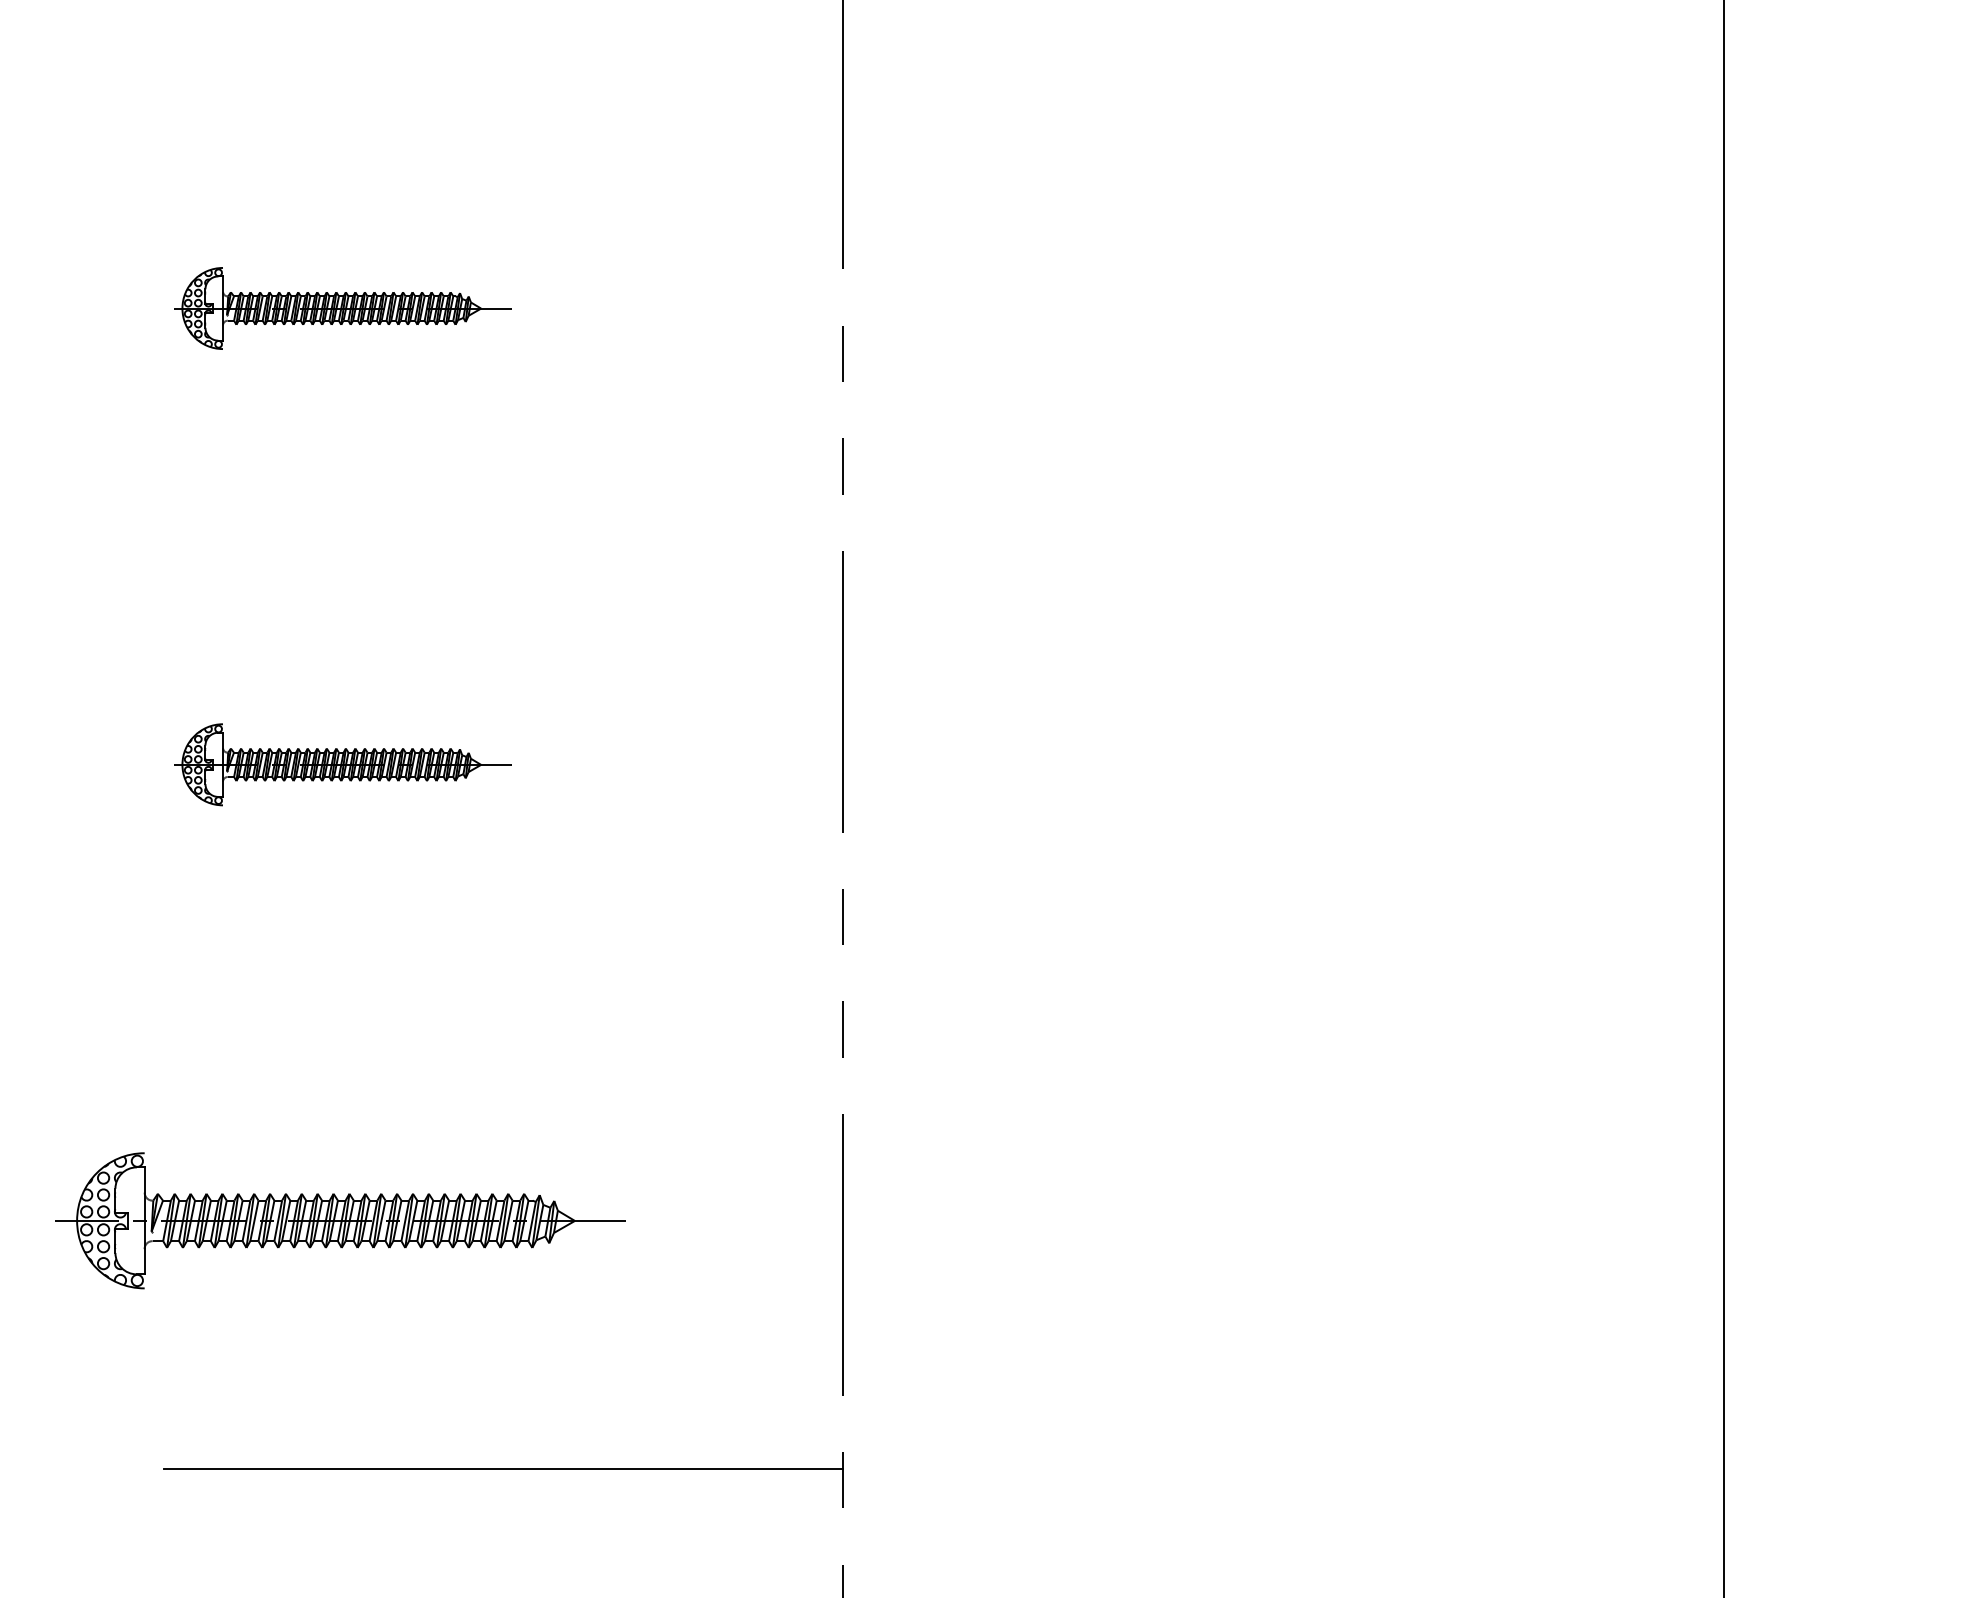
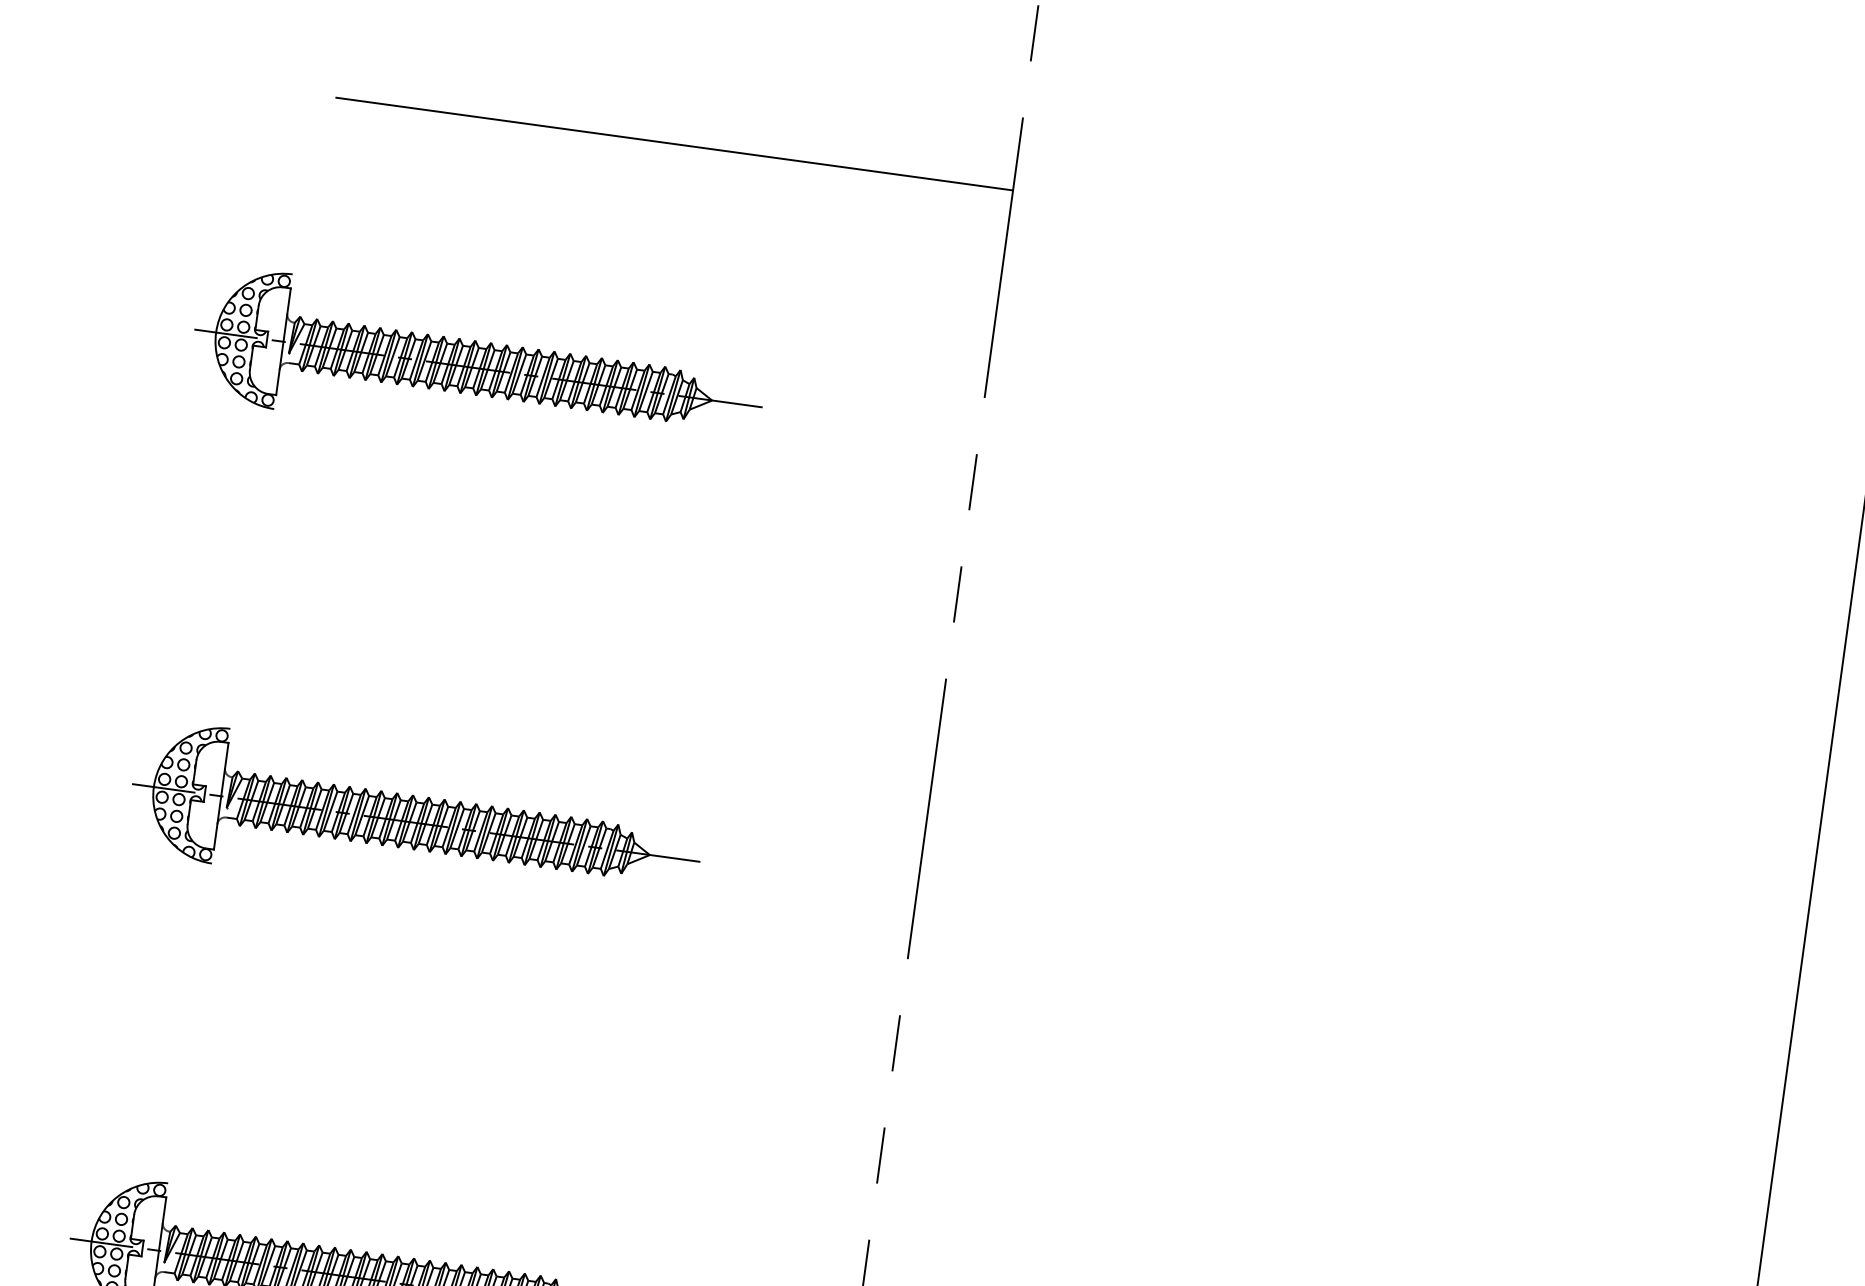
line: (503, 61) -> (674, 144), added
part: (340, 308) -> (478, 368), size x1.67
part: (340, 764) -> (416, 822), size x1.67

